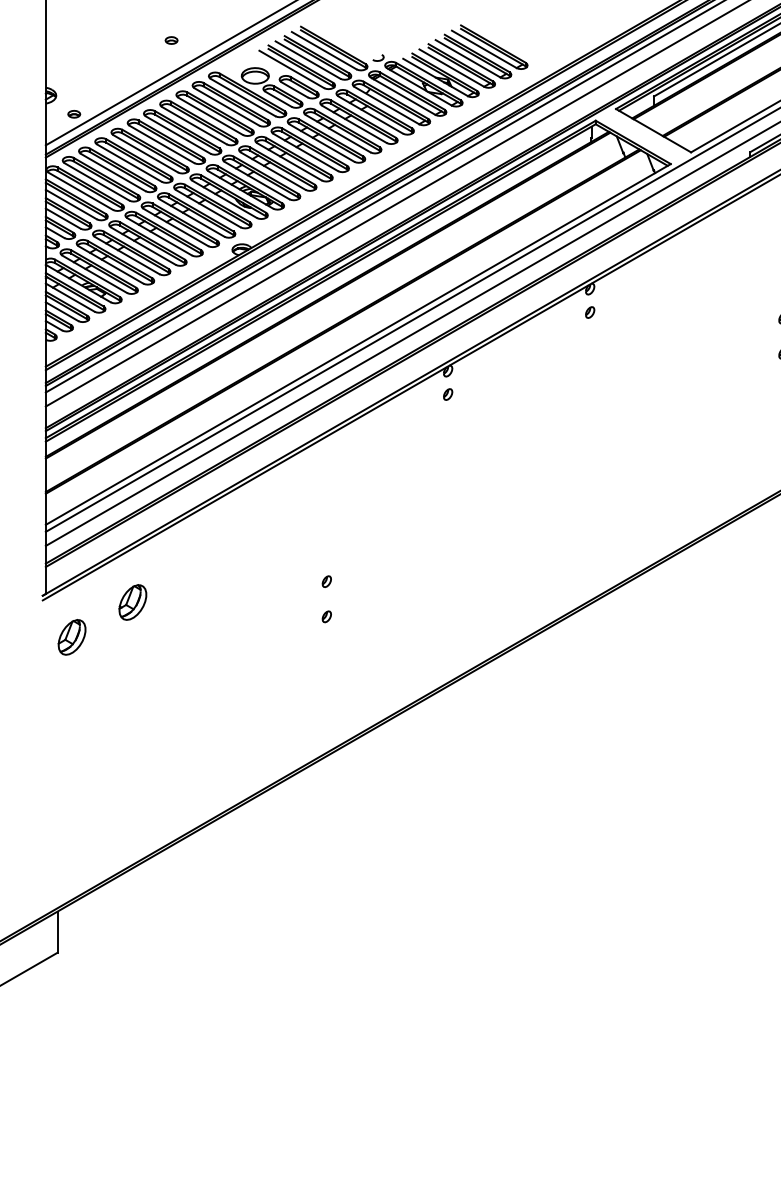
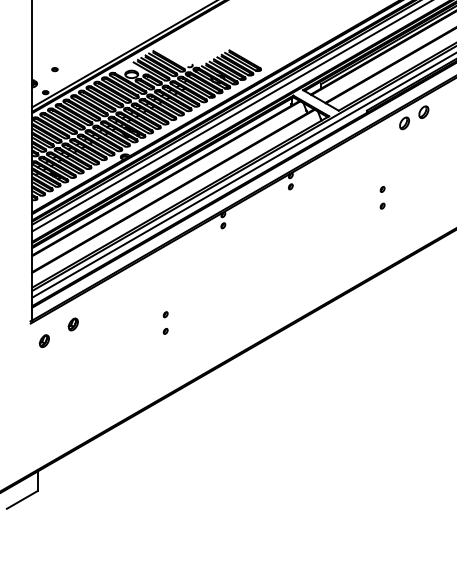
part: (170, 40) -> (54, 69), moved
part: (130, 602) -> (72, 324), size x0.71
part: (69, 638) -> (43, 341), size x0.71

